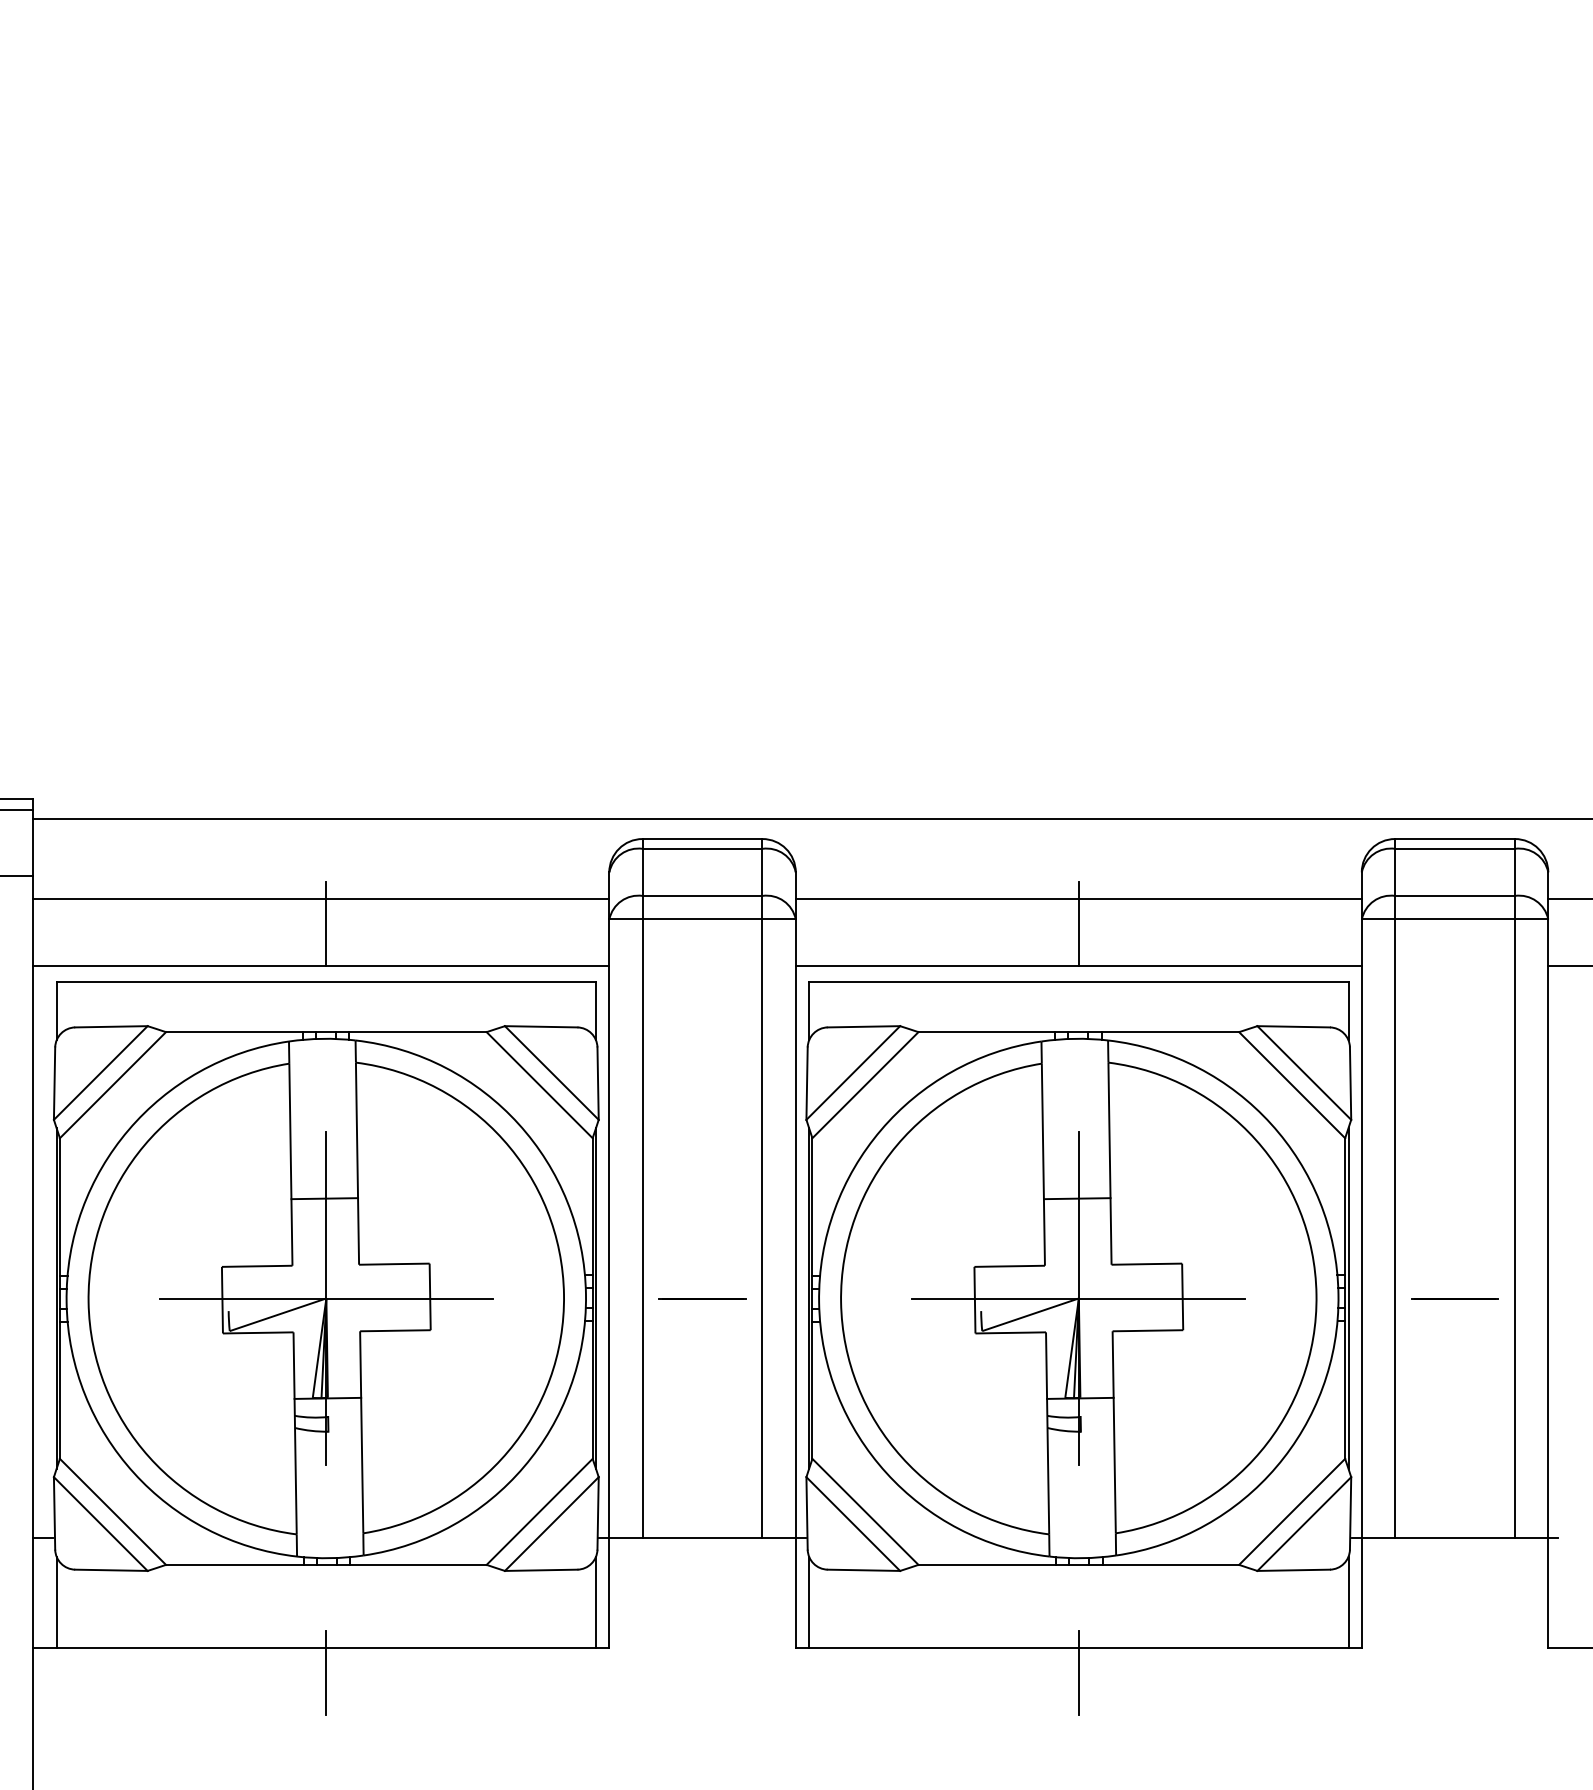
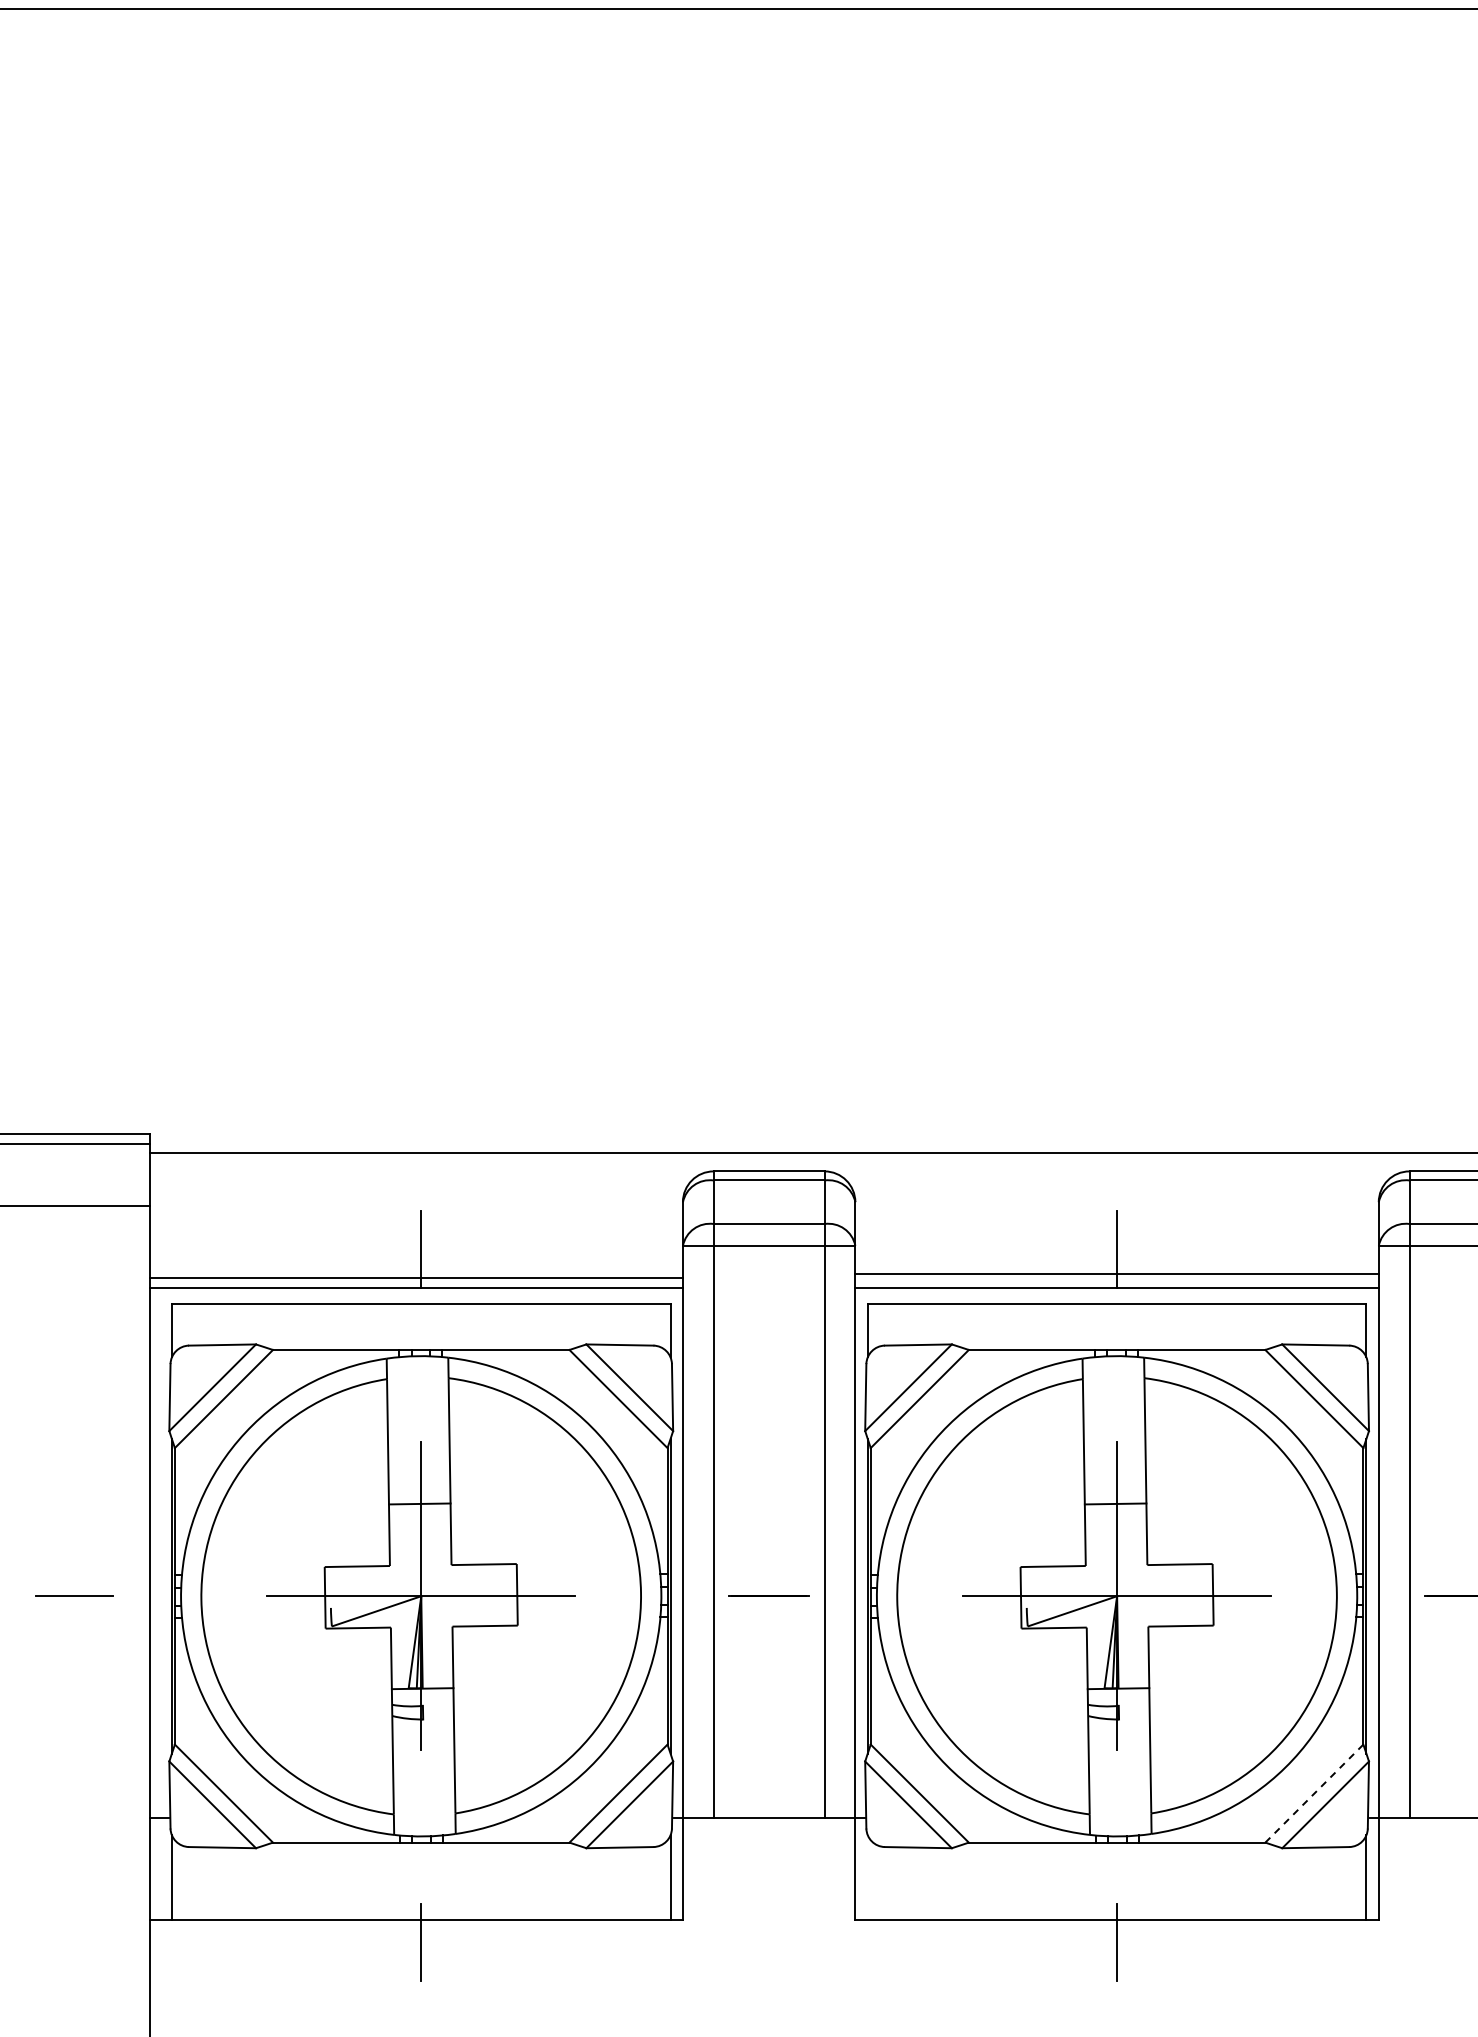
line: (321, 898) -> (416, 1277), moved
line: (1078, 898) -> (1116, 1273), moved
line: (1292, 1511) -> (1314, 1793), solid -> dashed
line: (808, 1602) -> (867, 1877), removed

